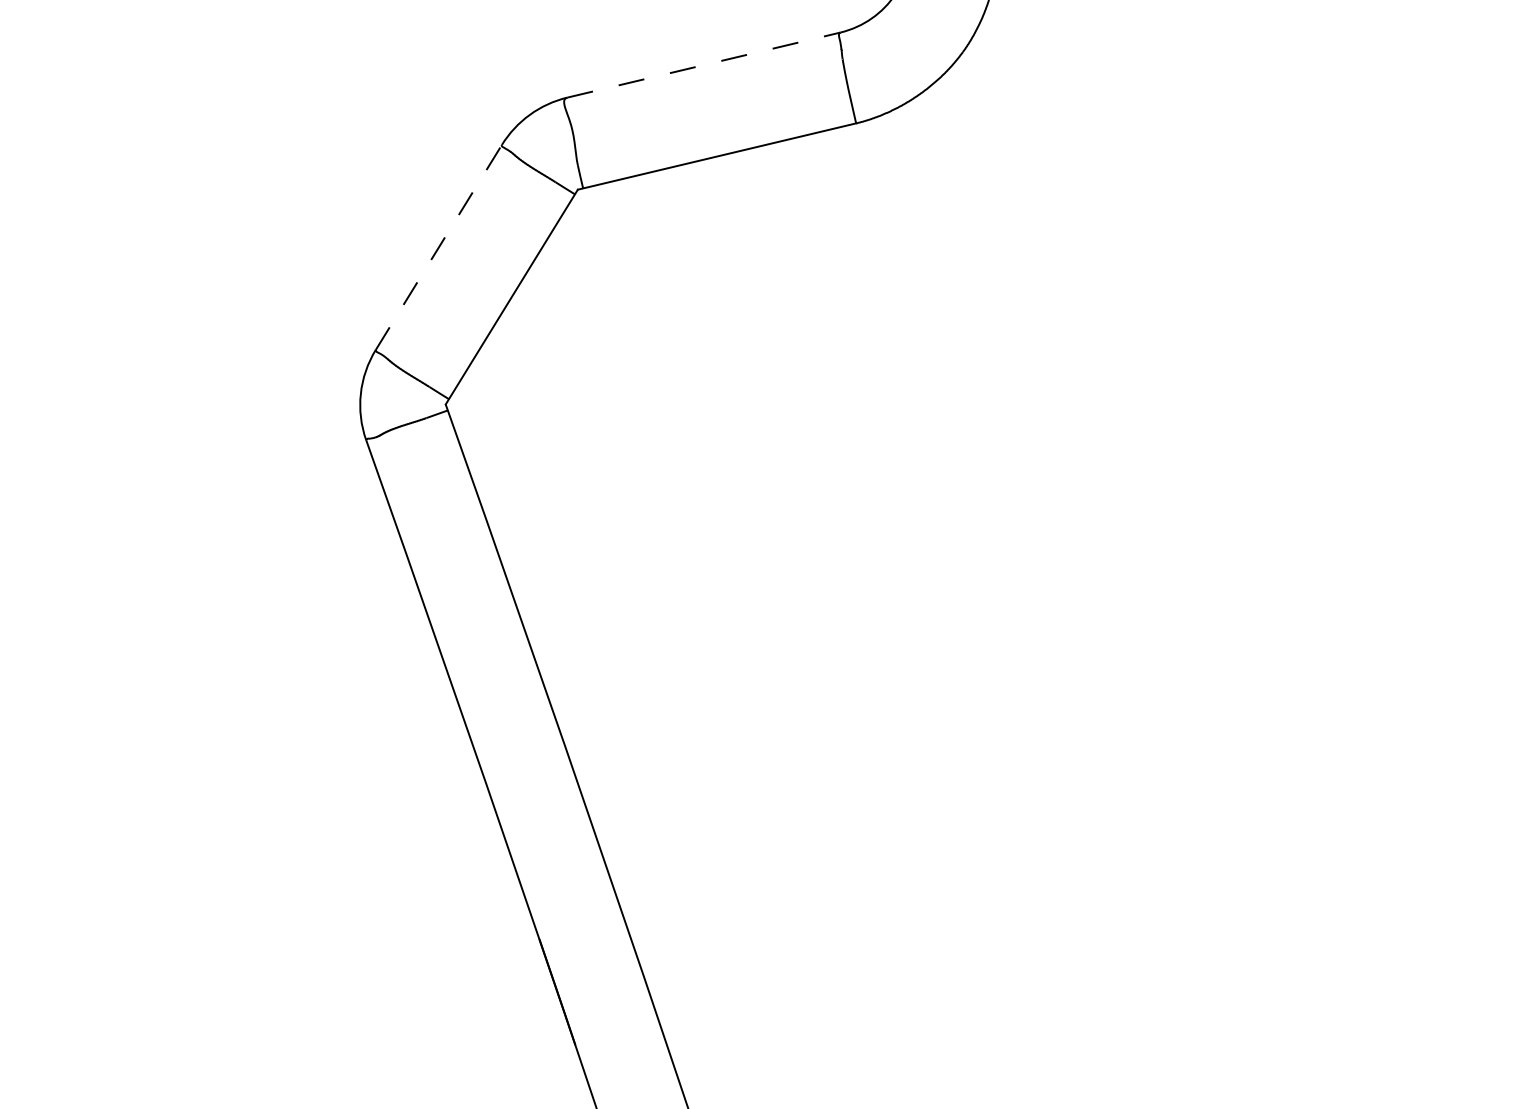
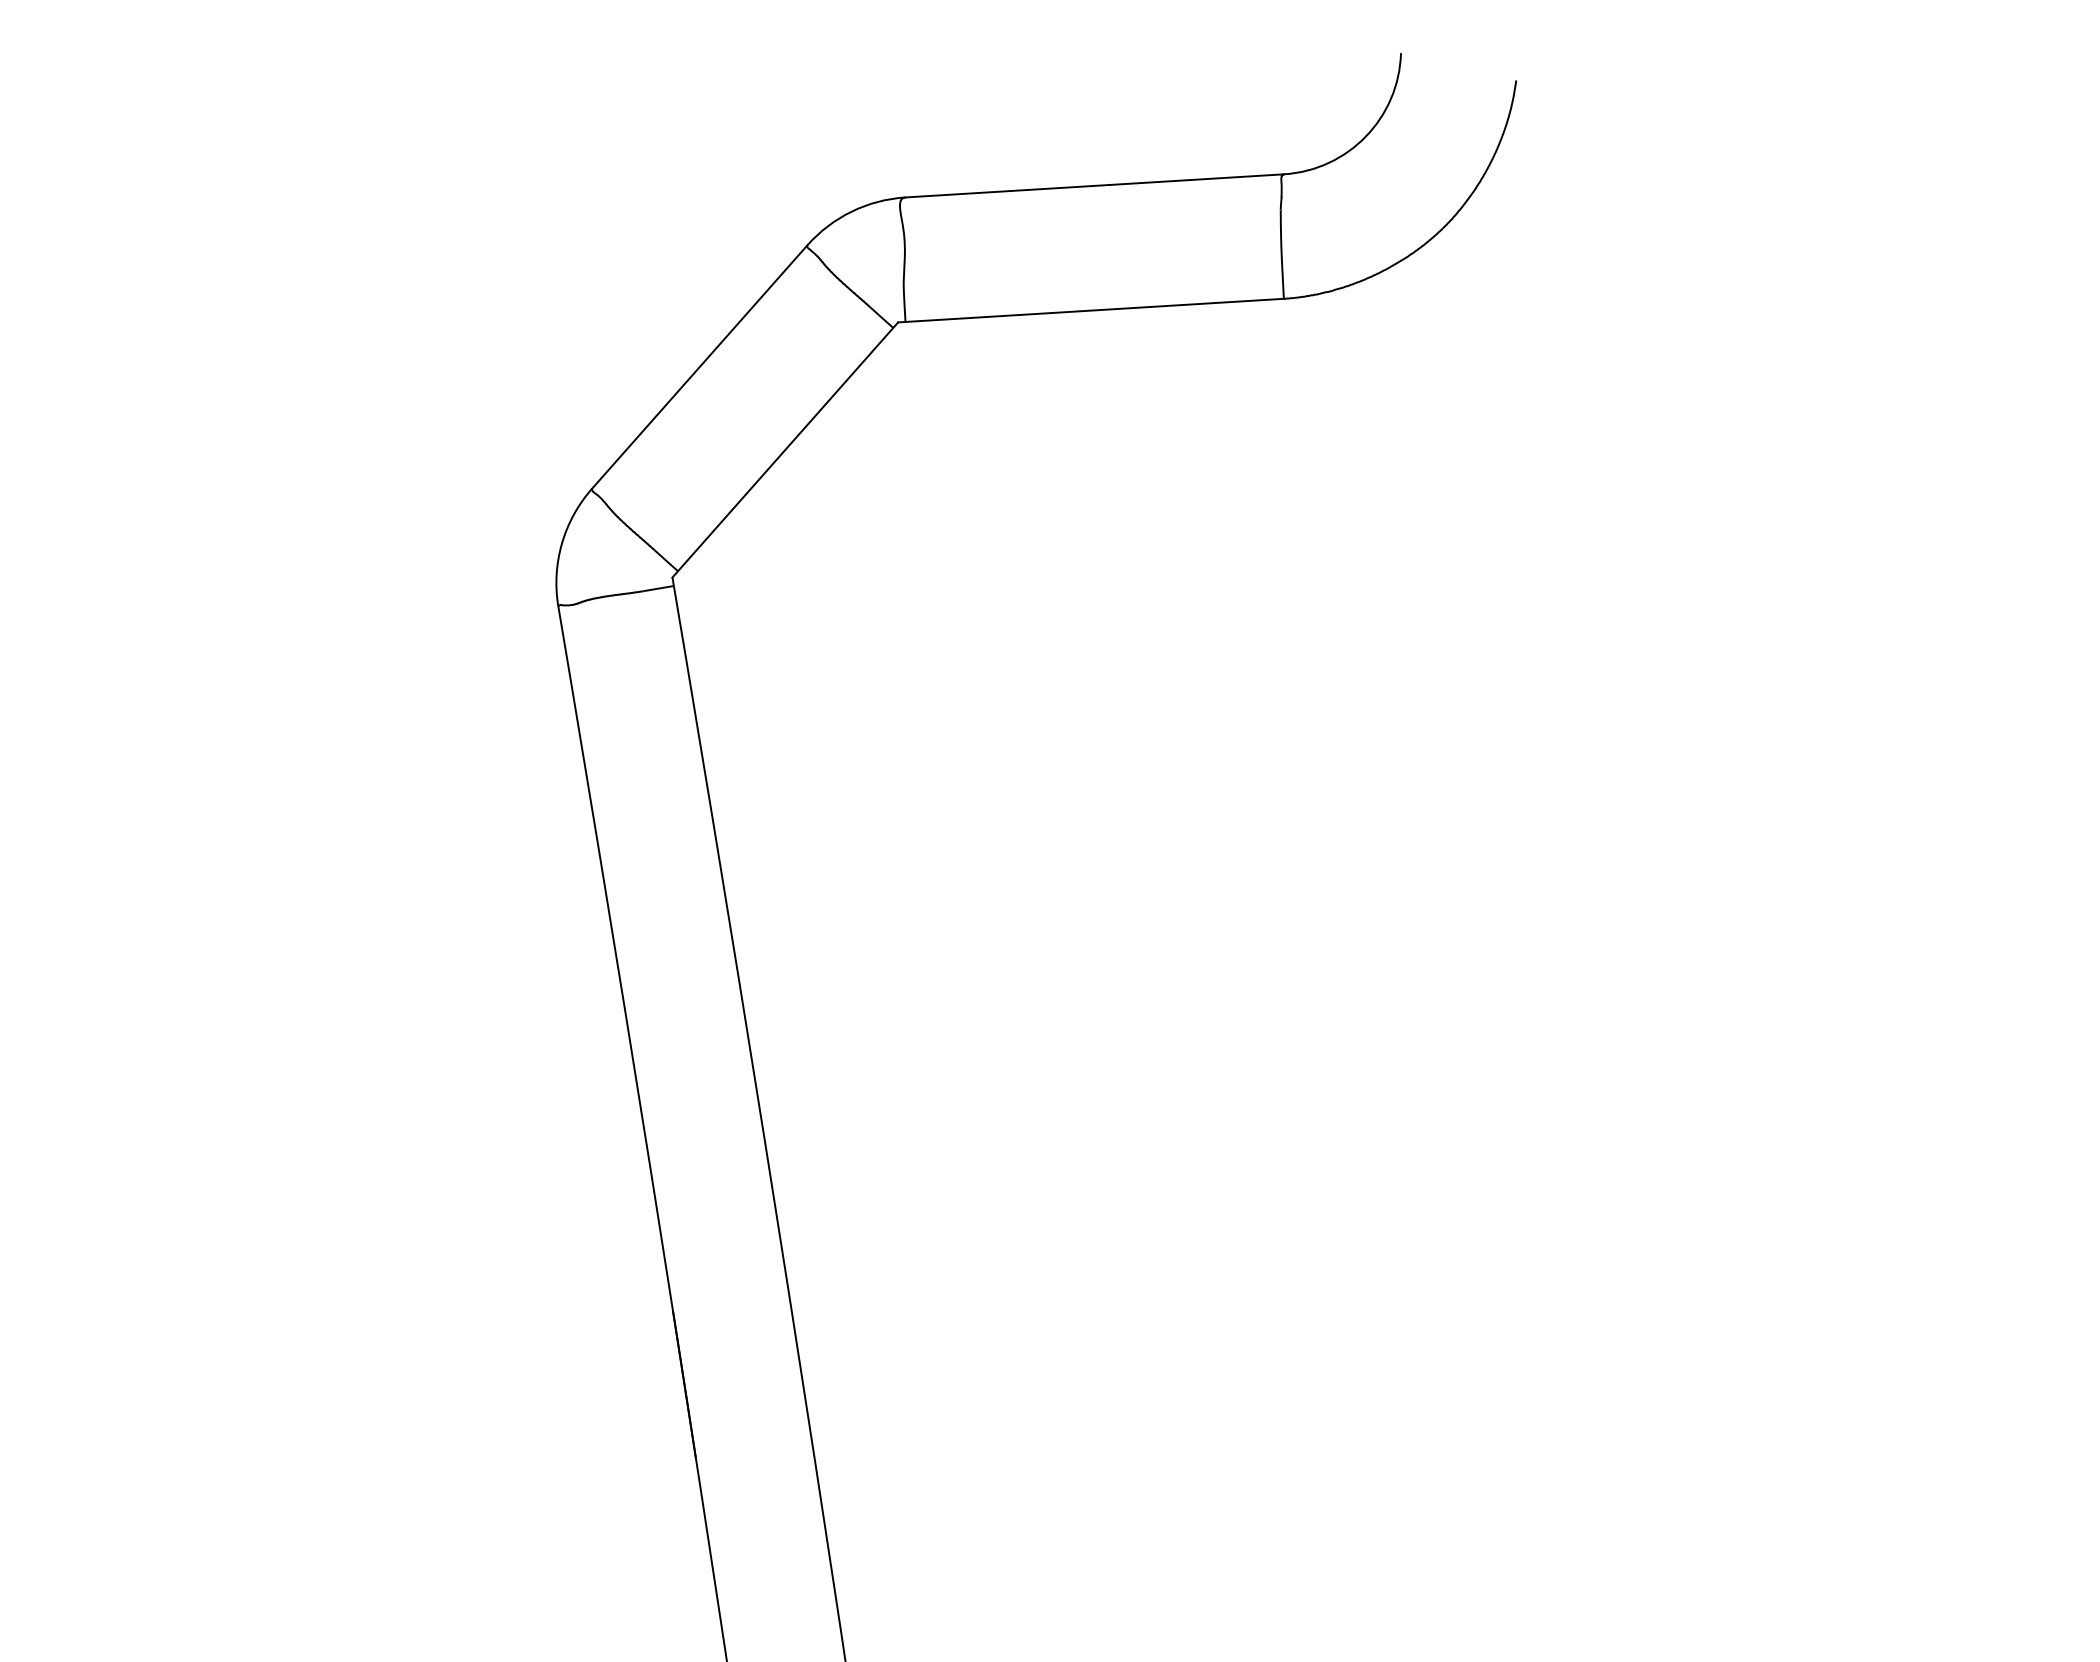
line: (703, 64) -> (1094, 185), dashed -> solid
line: (439, 247) -> (700, 366), dashed -> solid

